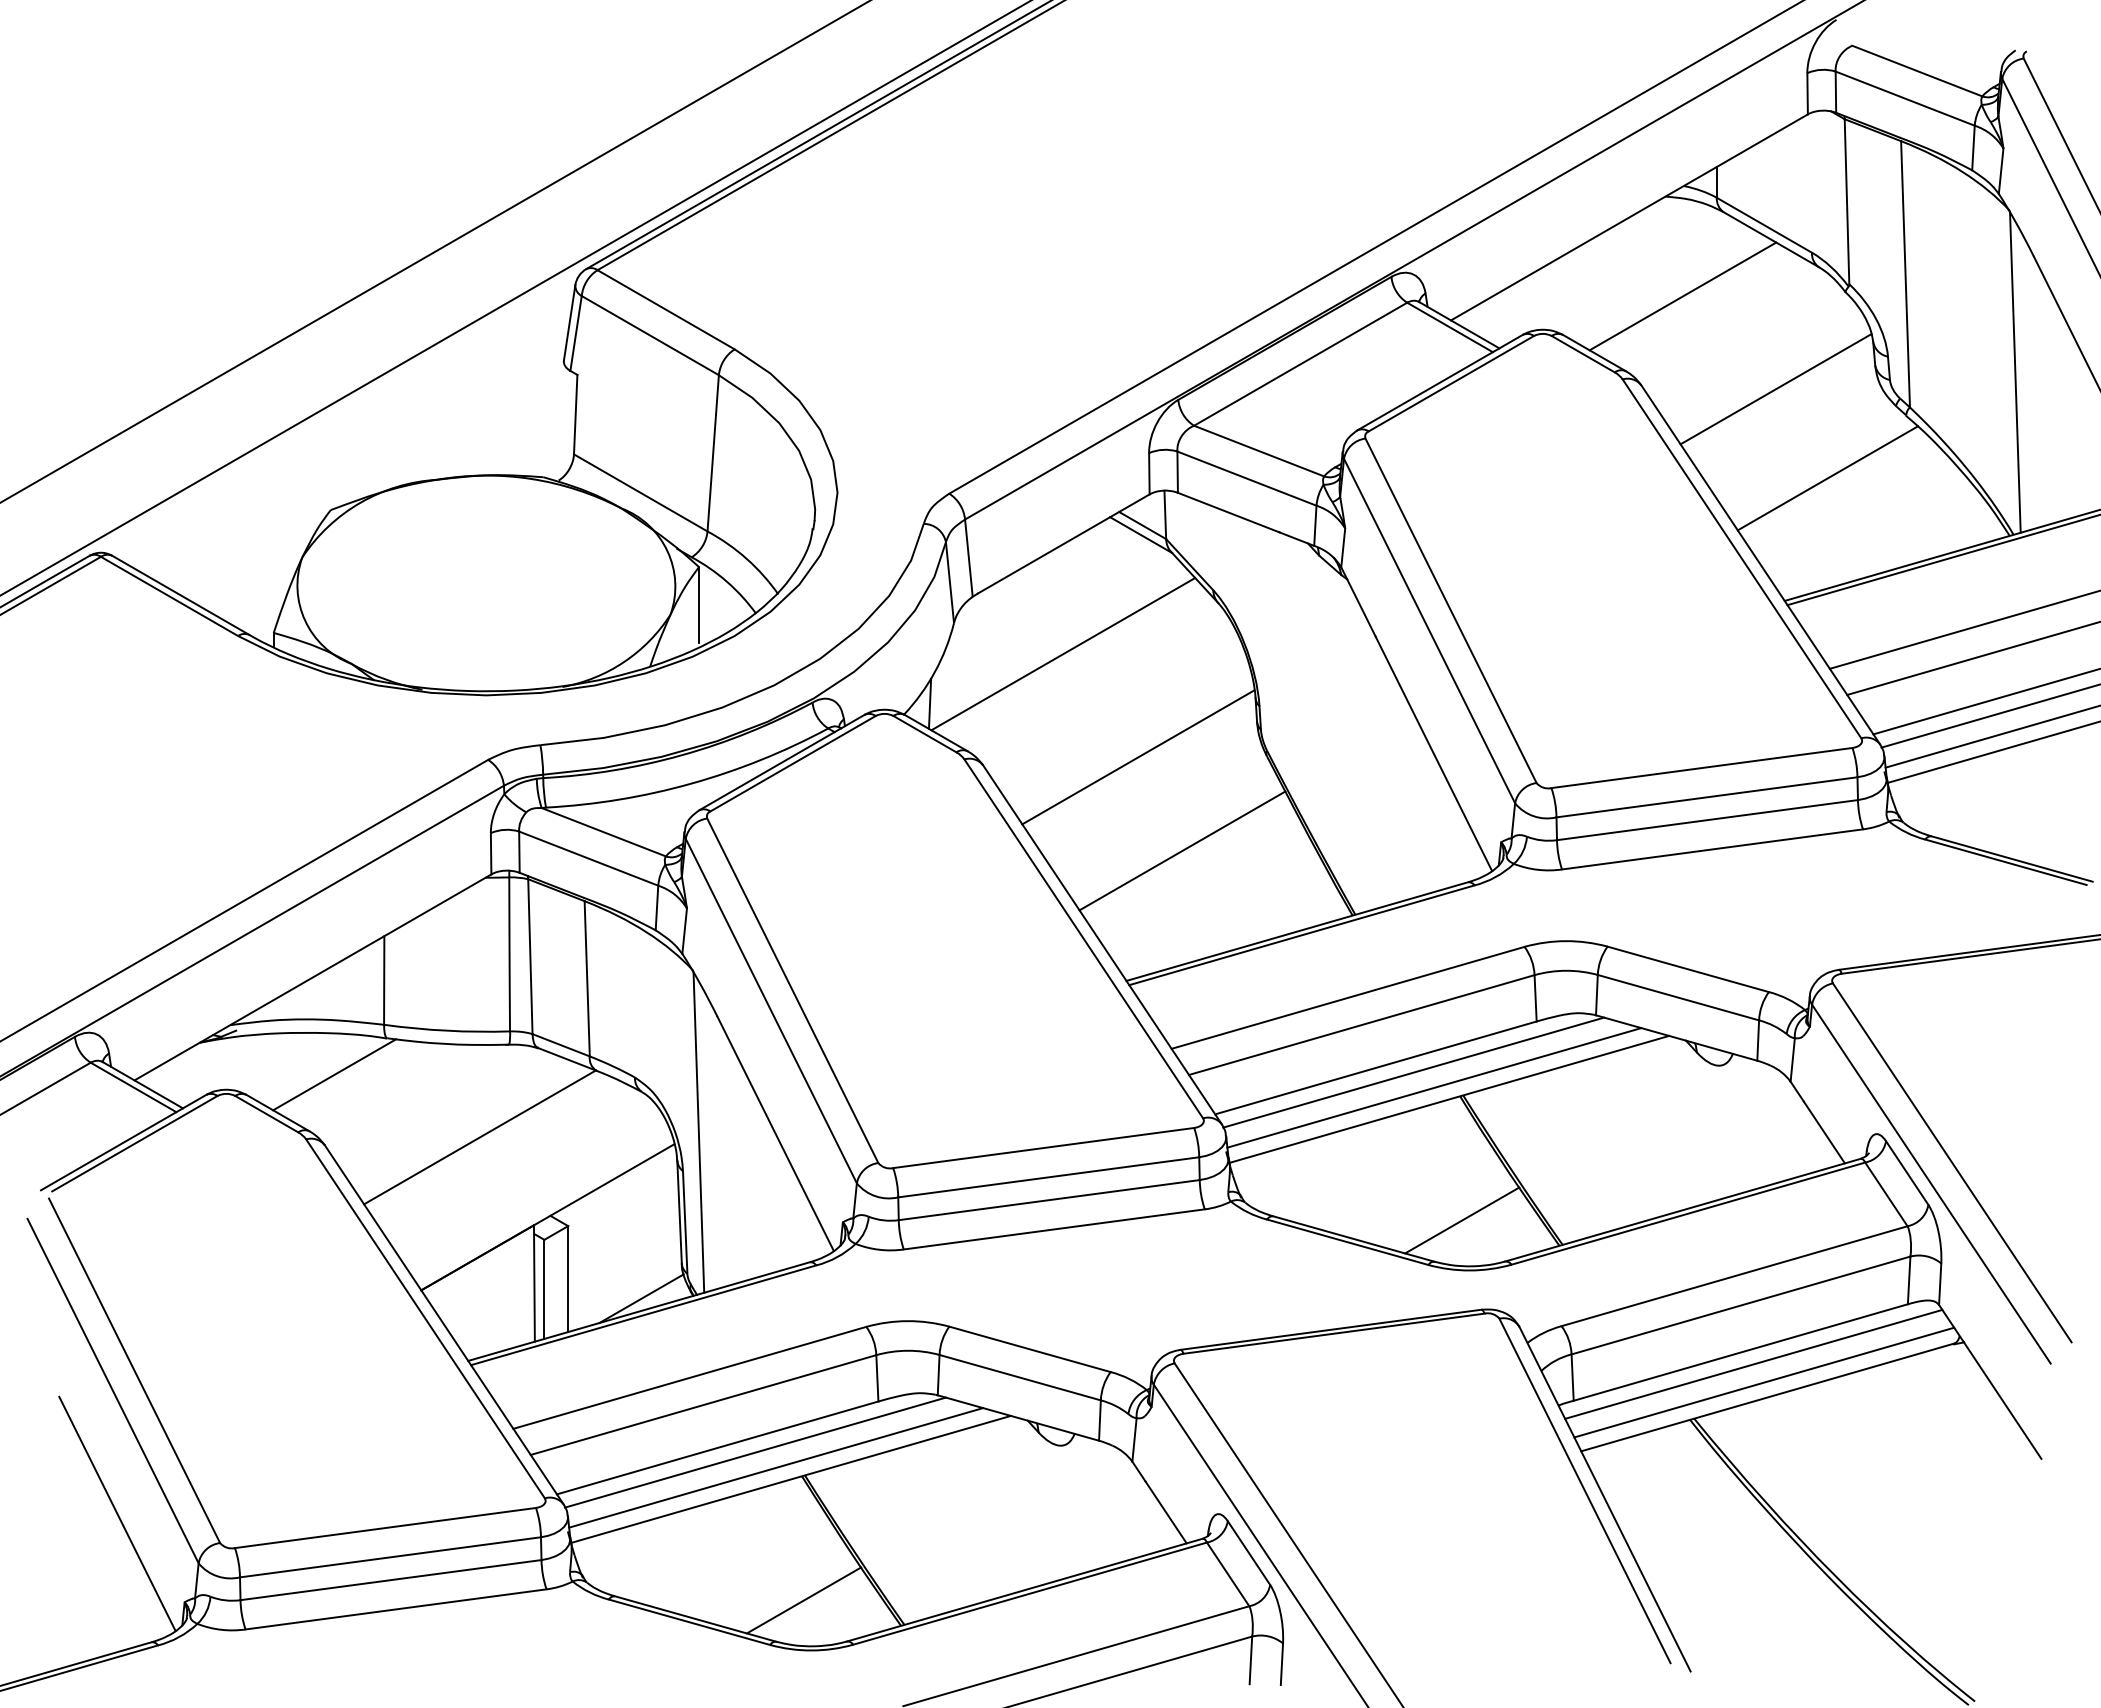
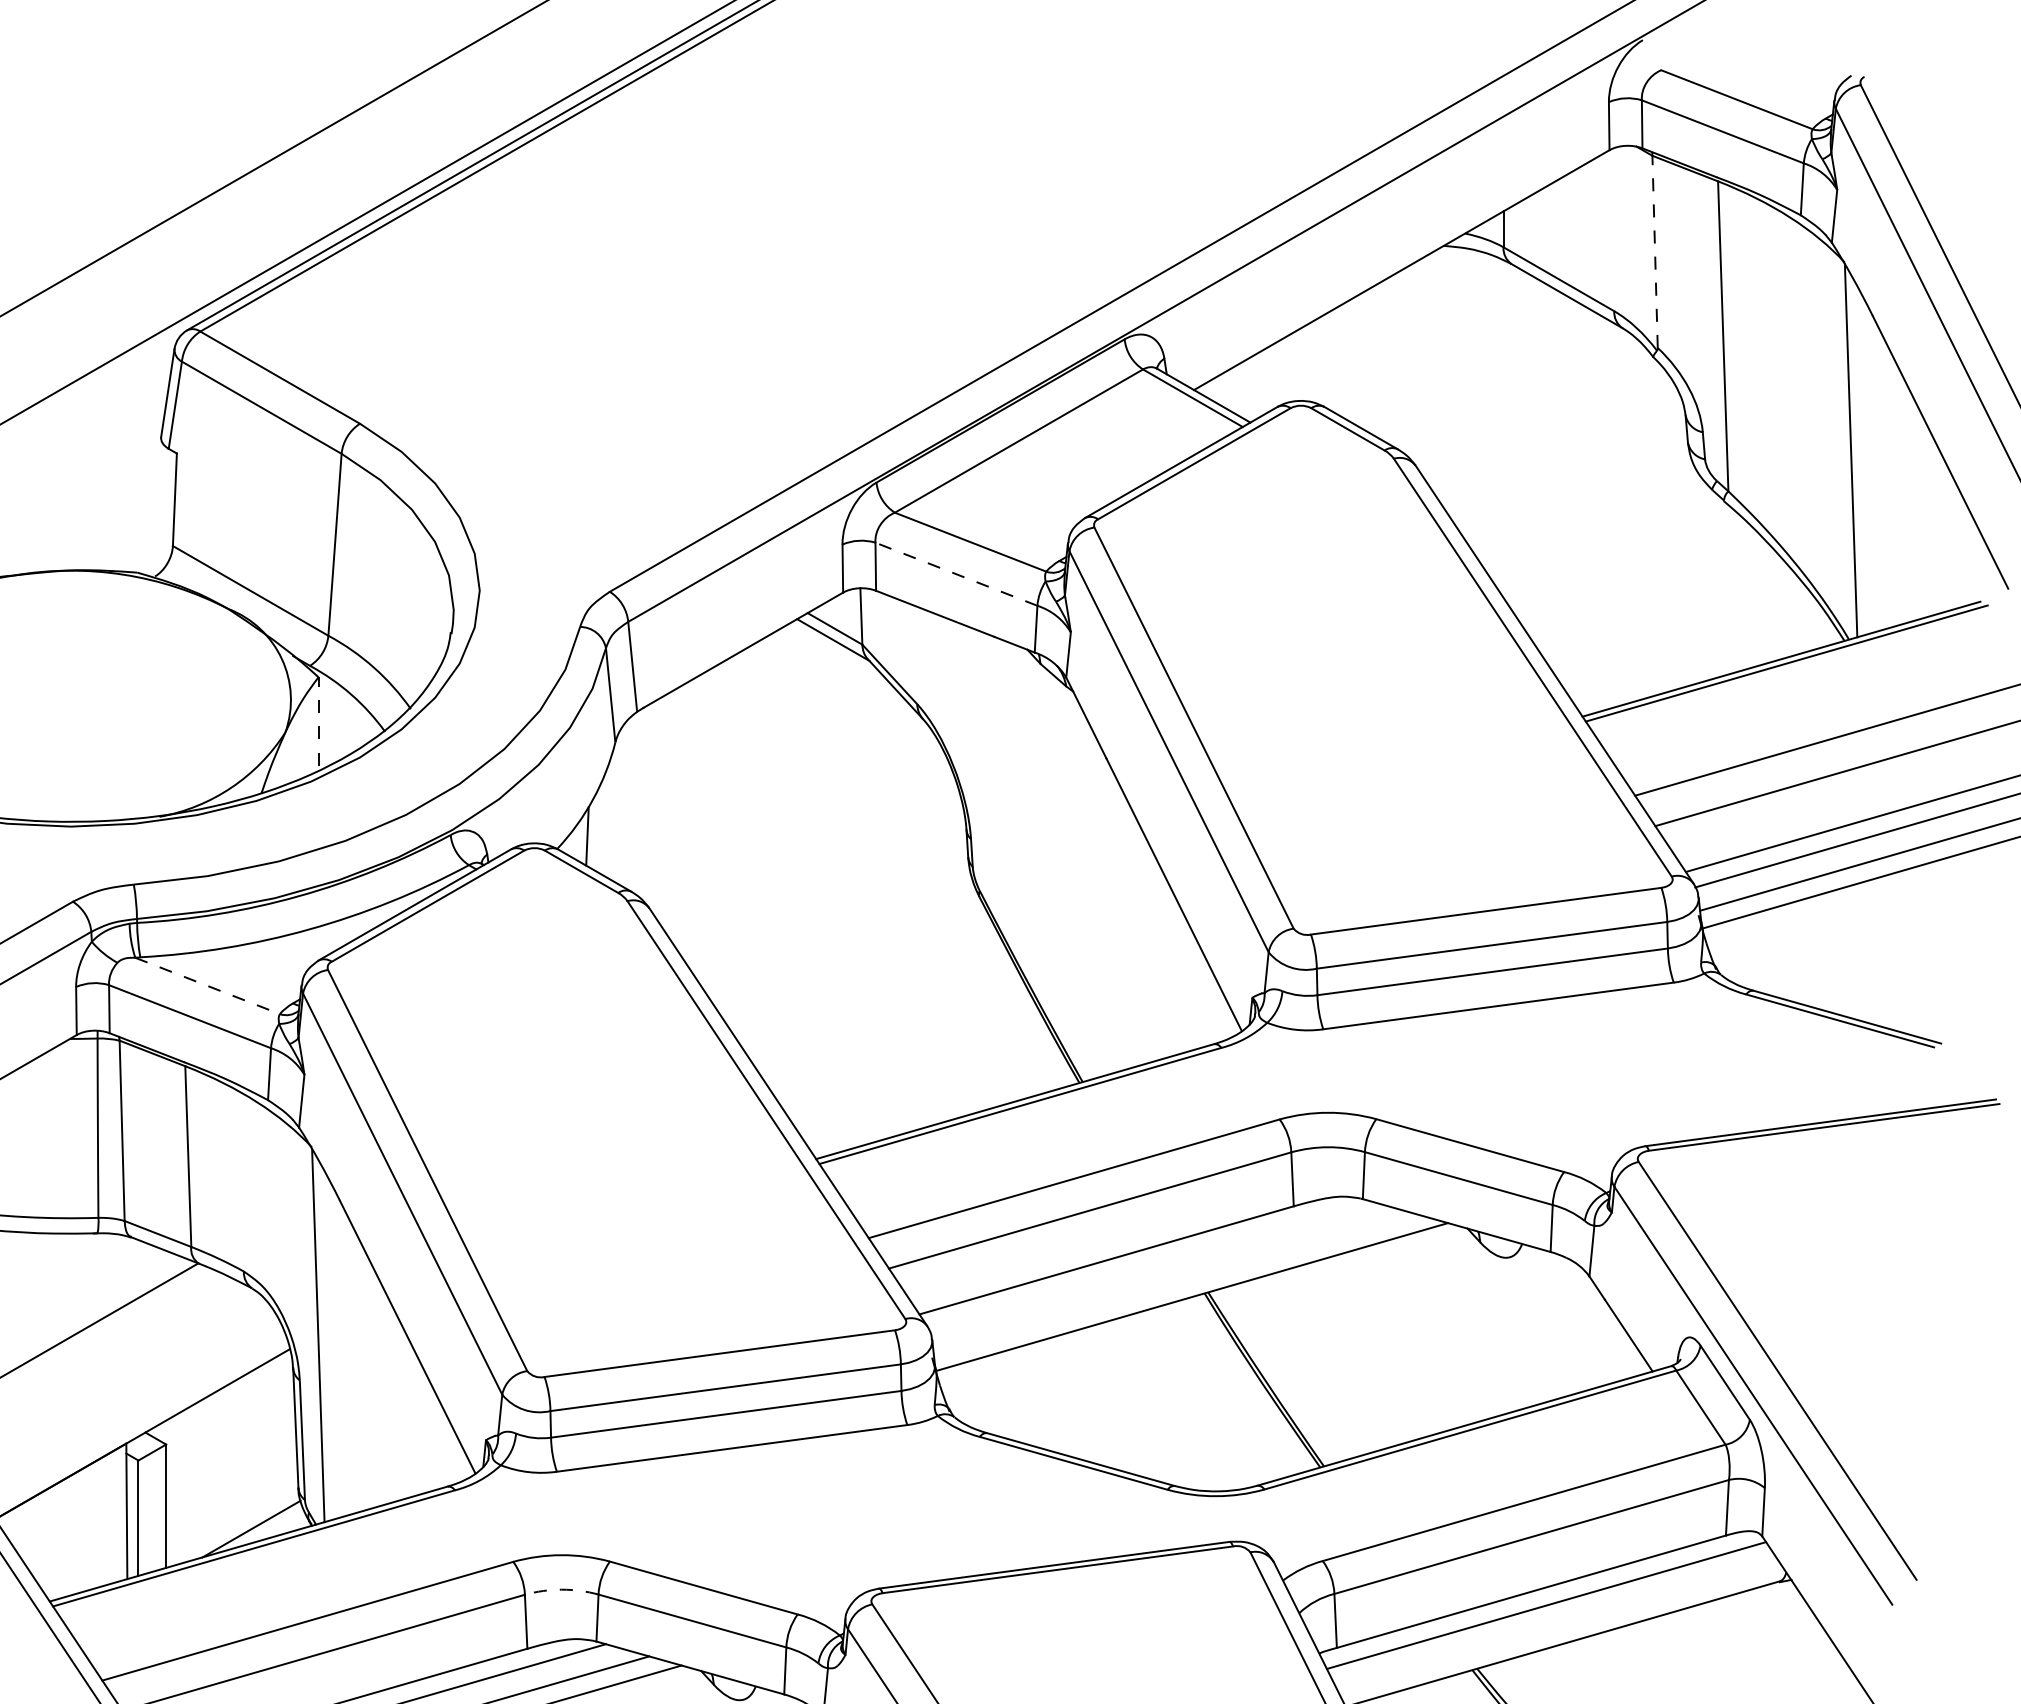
line: (1847, 201) -> (1655, 251), solid -> dashed
line: (1682, 296) -> (1463, 362), removed
line: (1775, 389) -> (1571, 470), removed
line: (1246, 478) -> (955, 574), solid -> dashed
line: (1827, 478) -> (1632, 574), removed
line: (699, 605) -> (319, 721), solid -> dashed
line: (1063, 654) -> (742, 779), removed
line: (1138, 757) -> (830, 898), removed
line: (603, 832) -> (207, 986), solid -> dashed
line: (1182, 850) -> (881, 1007), removed
line: (1413, 1072) -> (1150, 1265), removed
line: (1434, 1087) -> (1174, 1283), removed
line: (1462, 1220) -> (1207, 1438), removed
arc: (907, 1350) -> (561, 1589), solid -> dashed
line: (1764, 1382) -> (1559, 1626), removed

